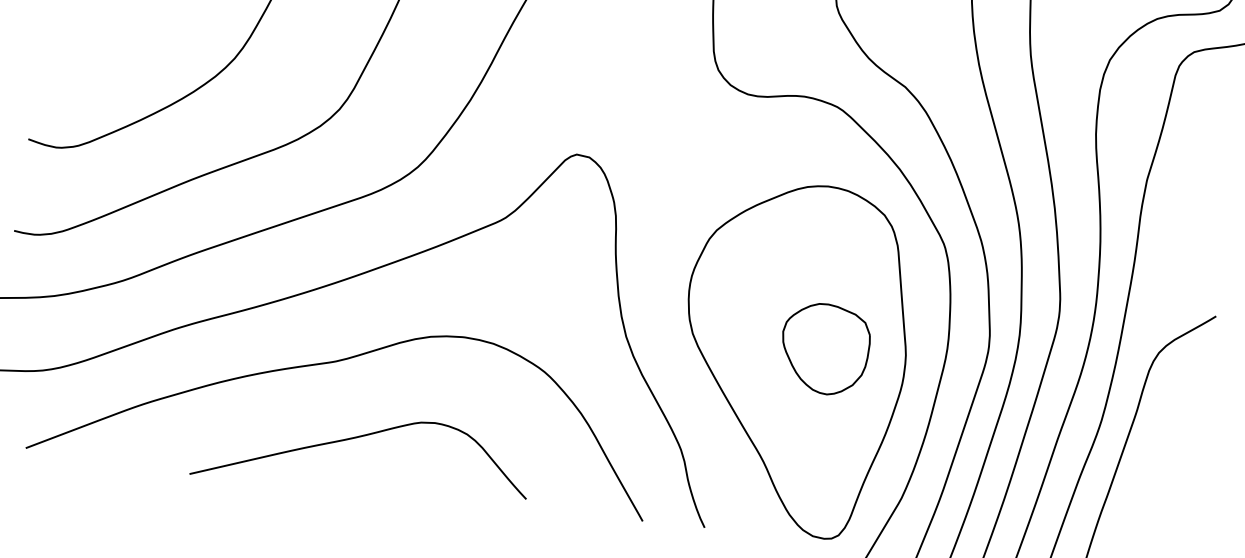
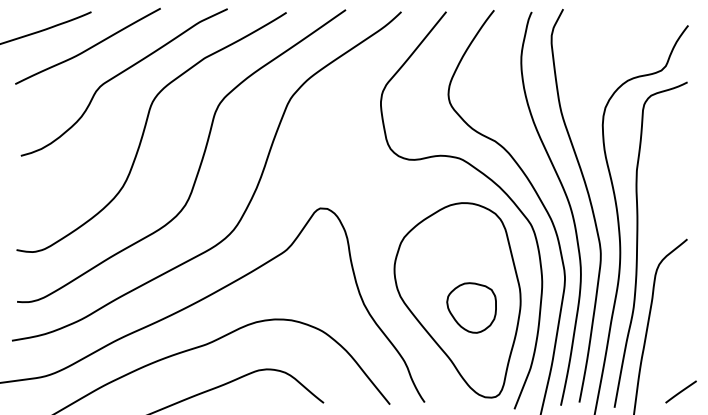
part: (824, 348) -> (471, 307), moved

